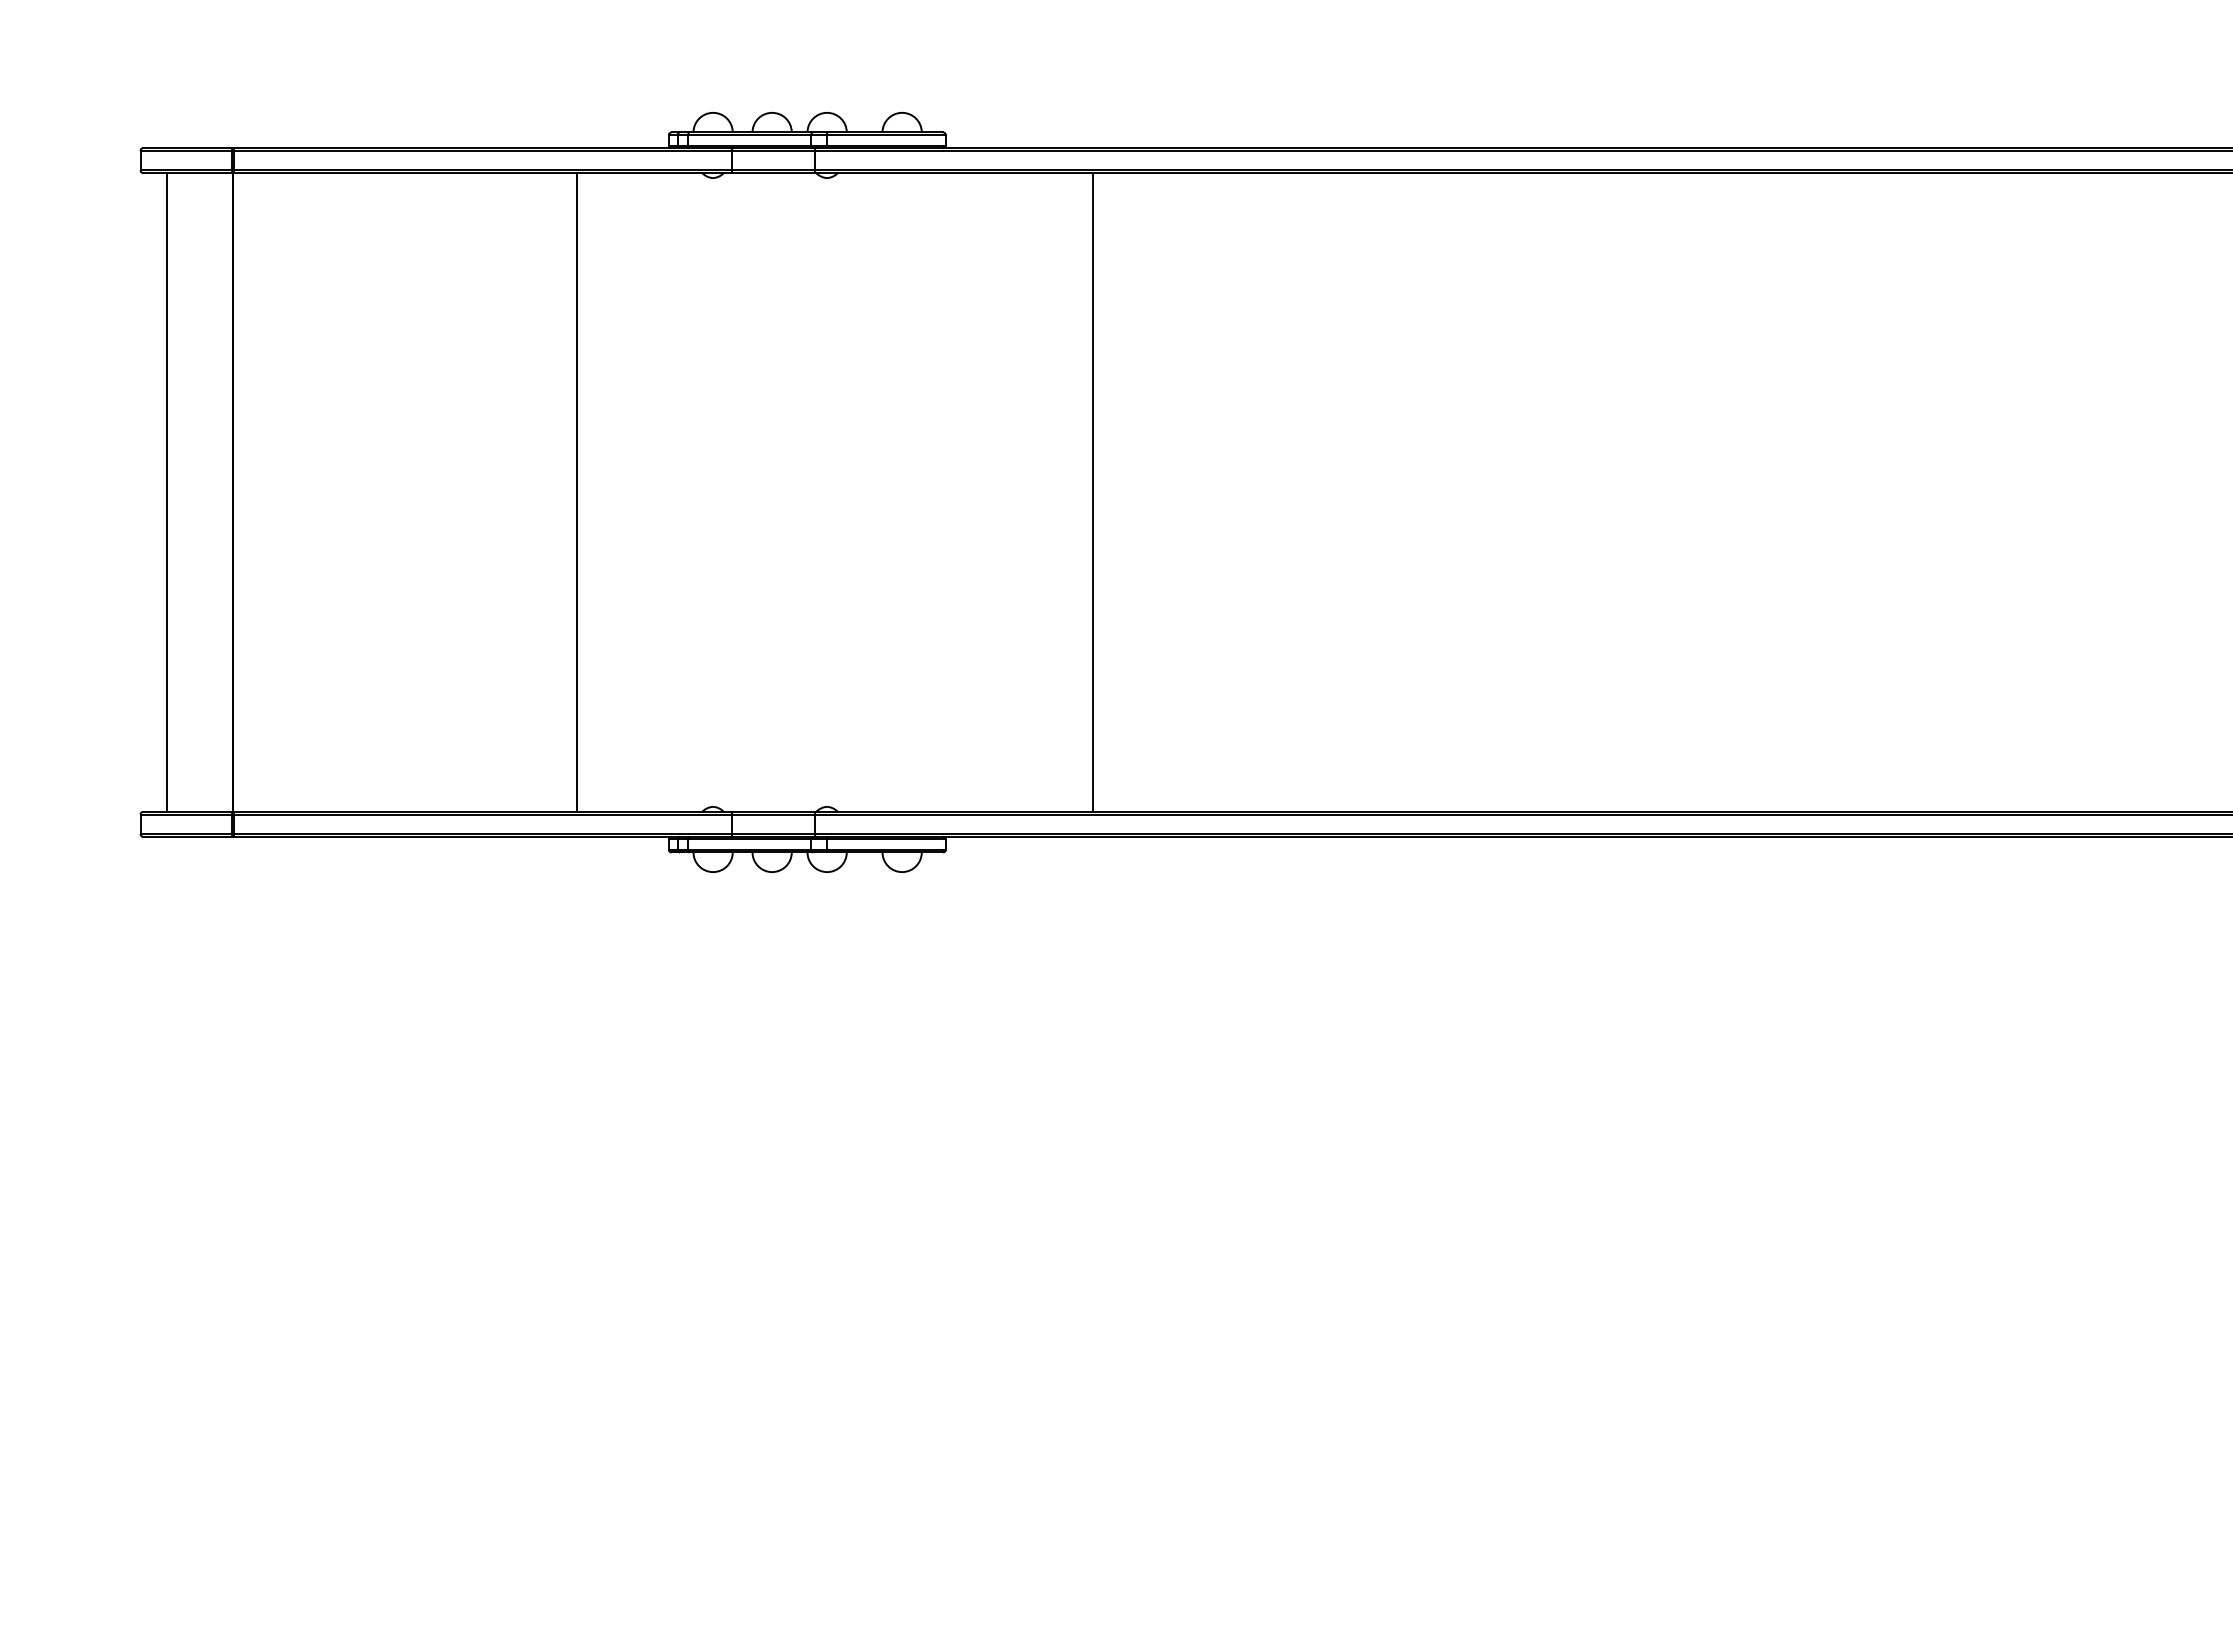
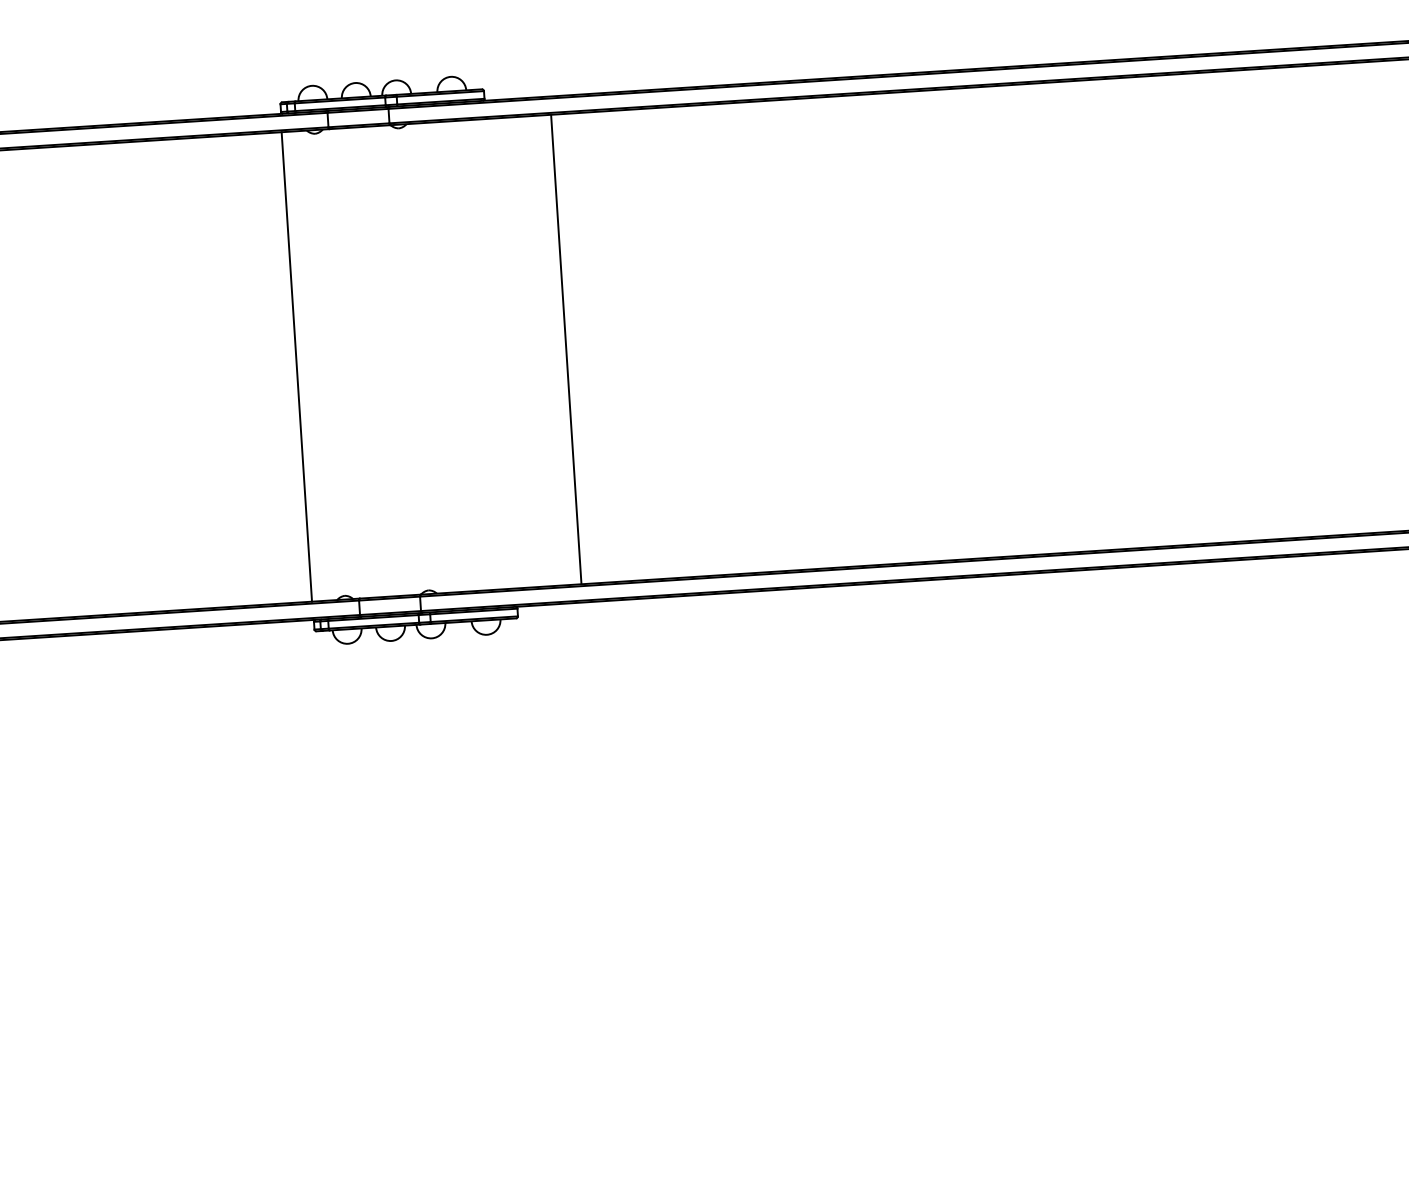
line: (576, 492) -> (296, 367), moved
line: (1092, 492) -> (566, 349), moved

